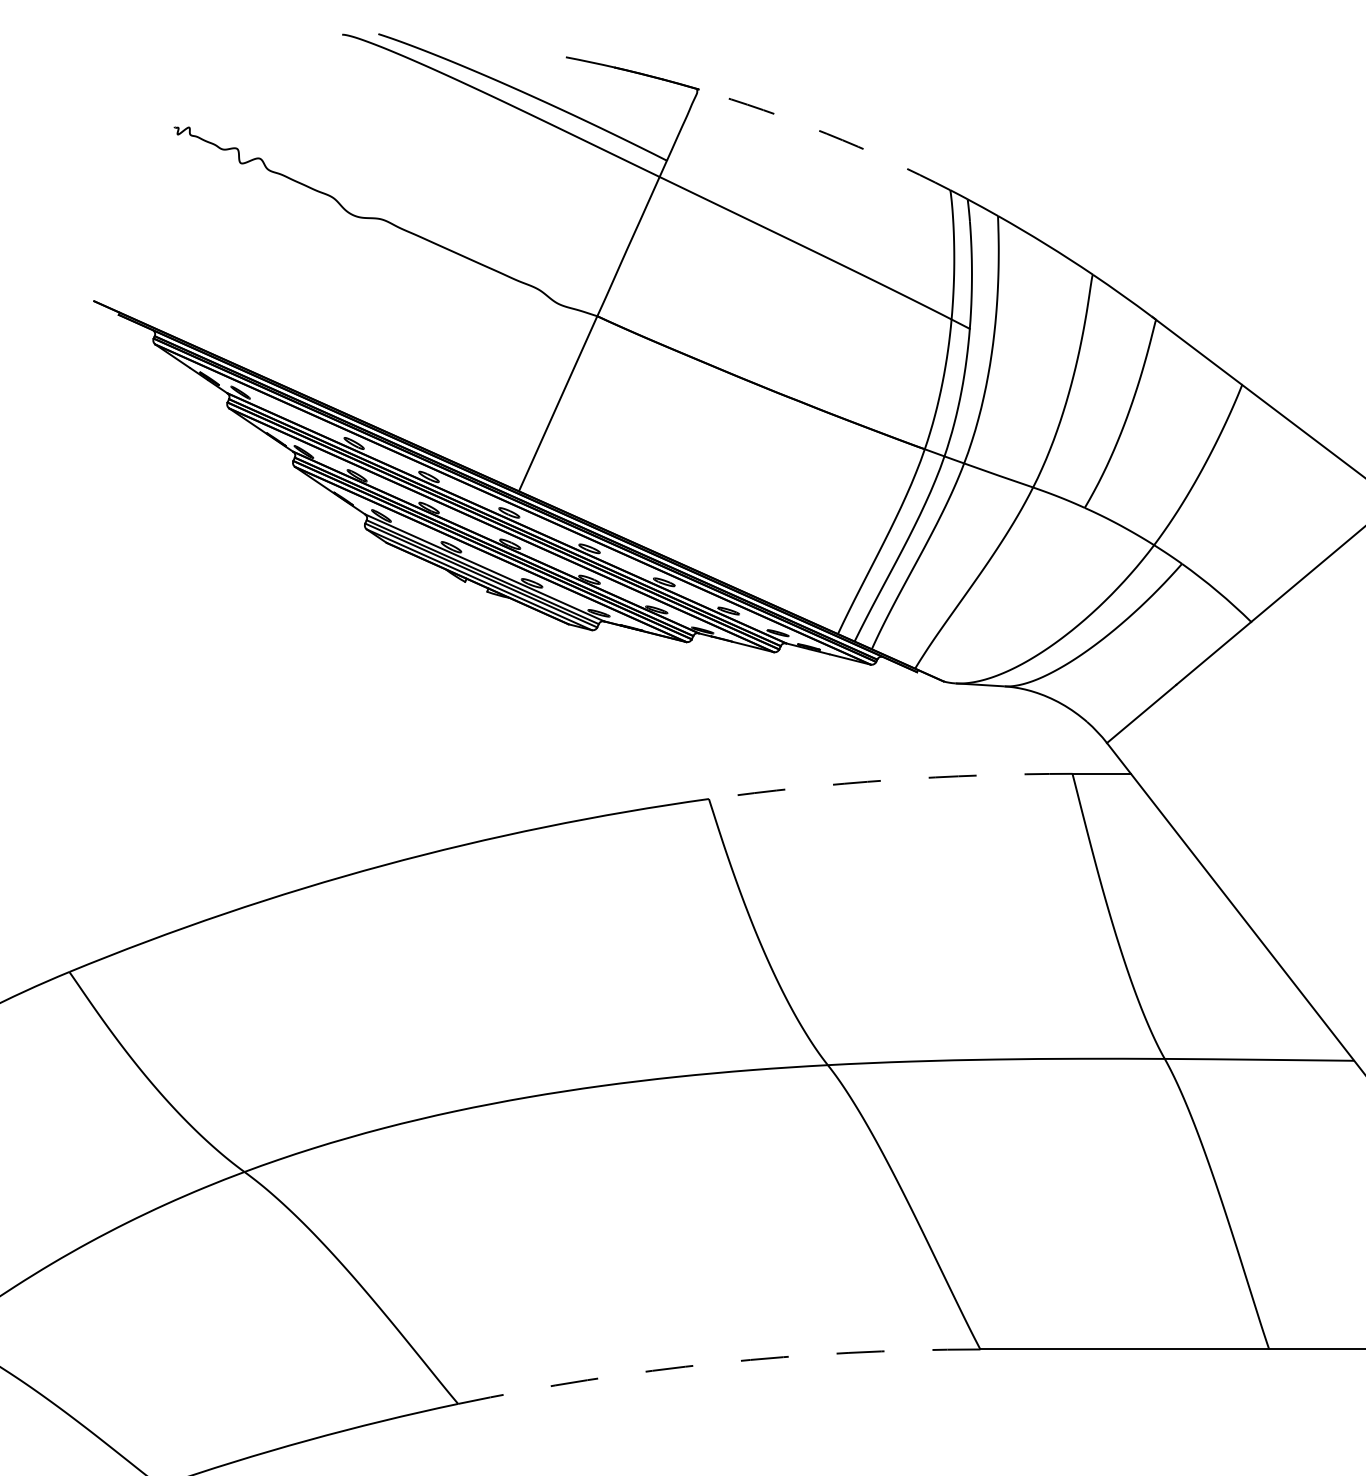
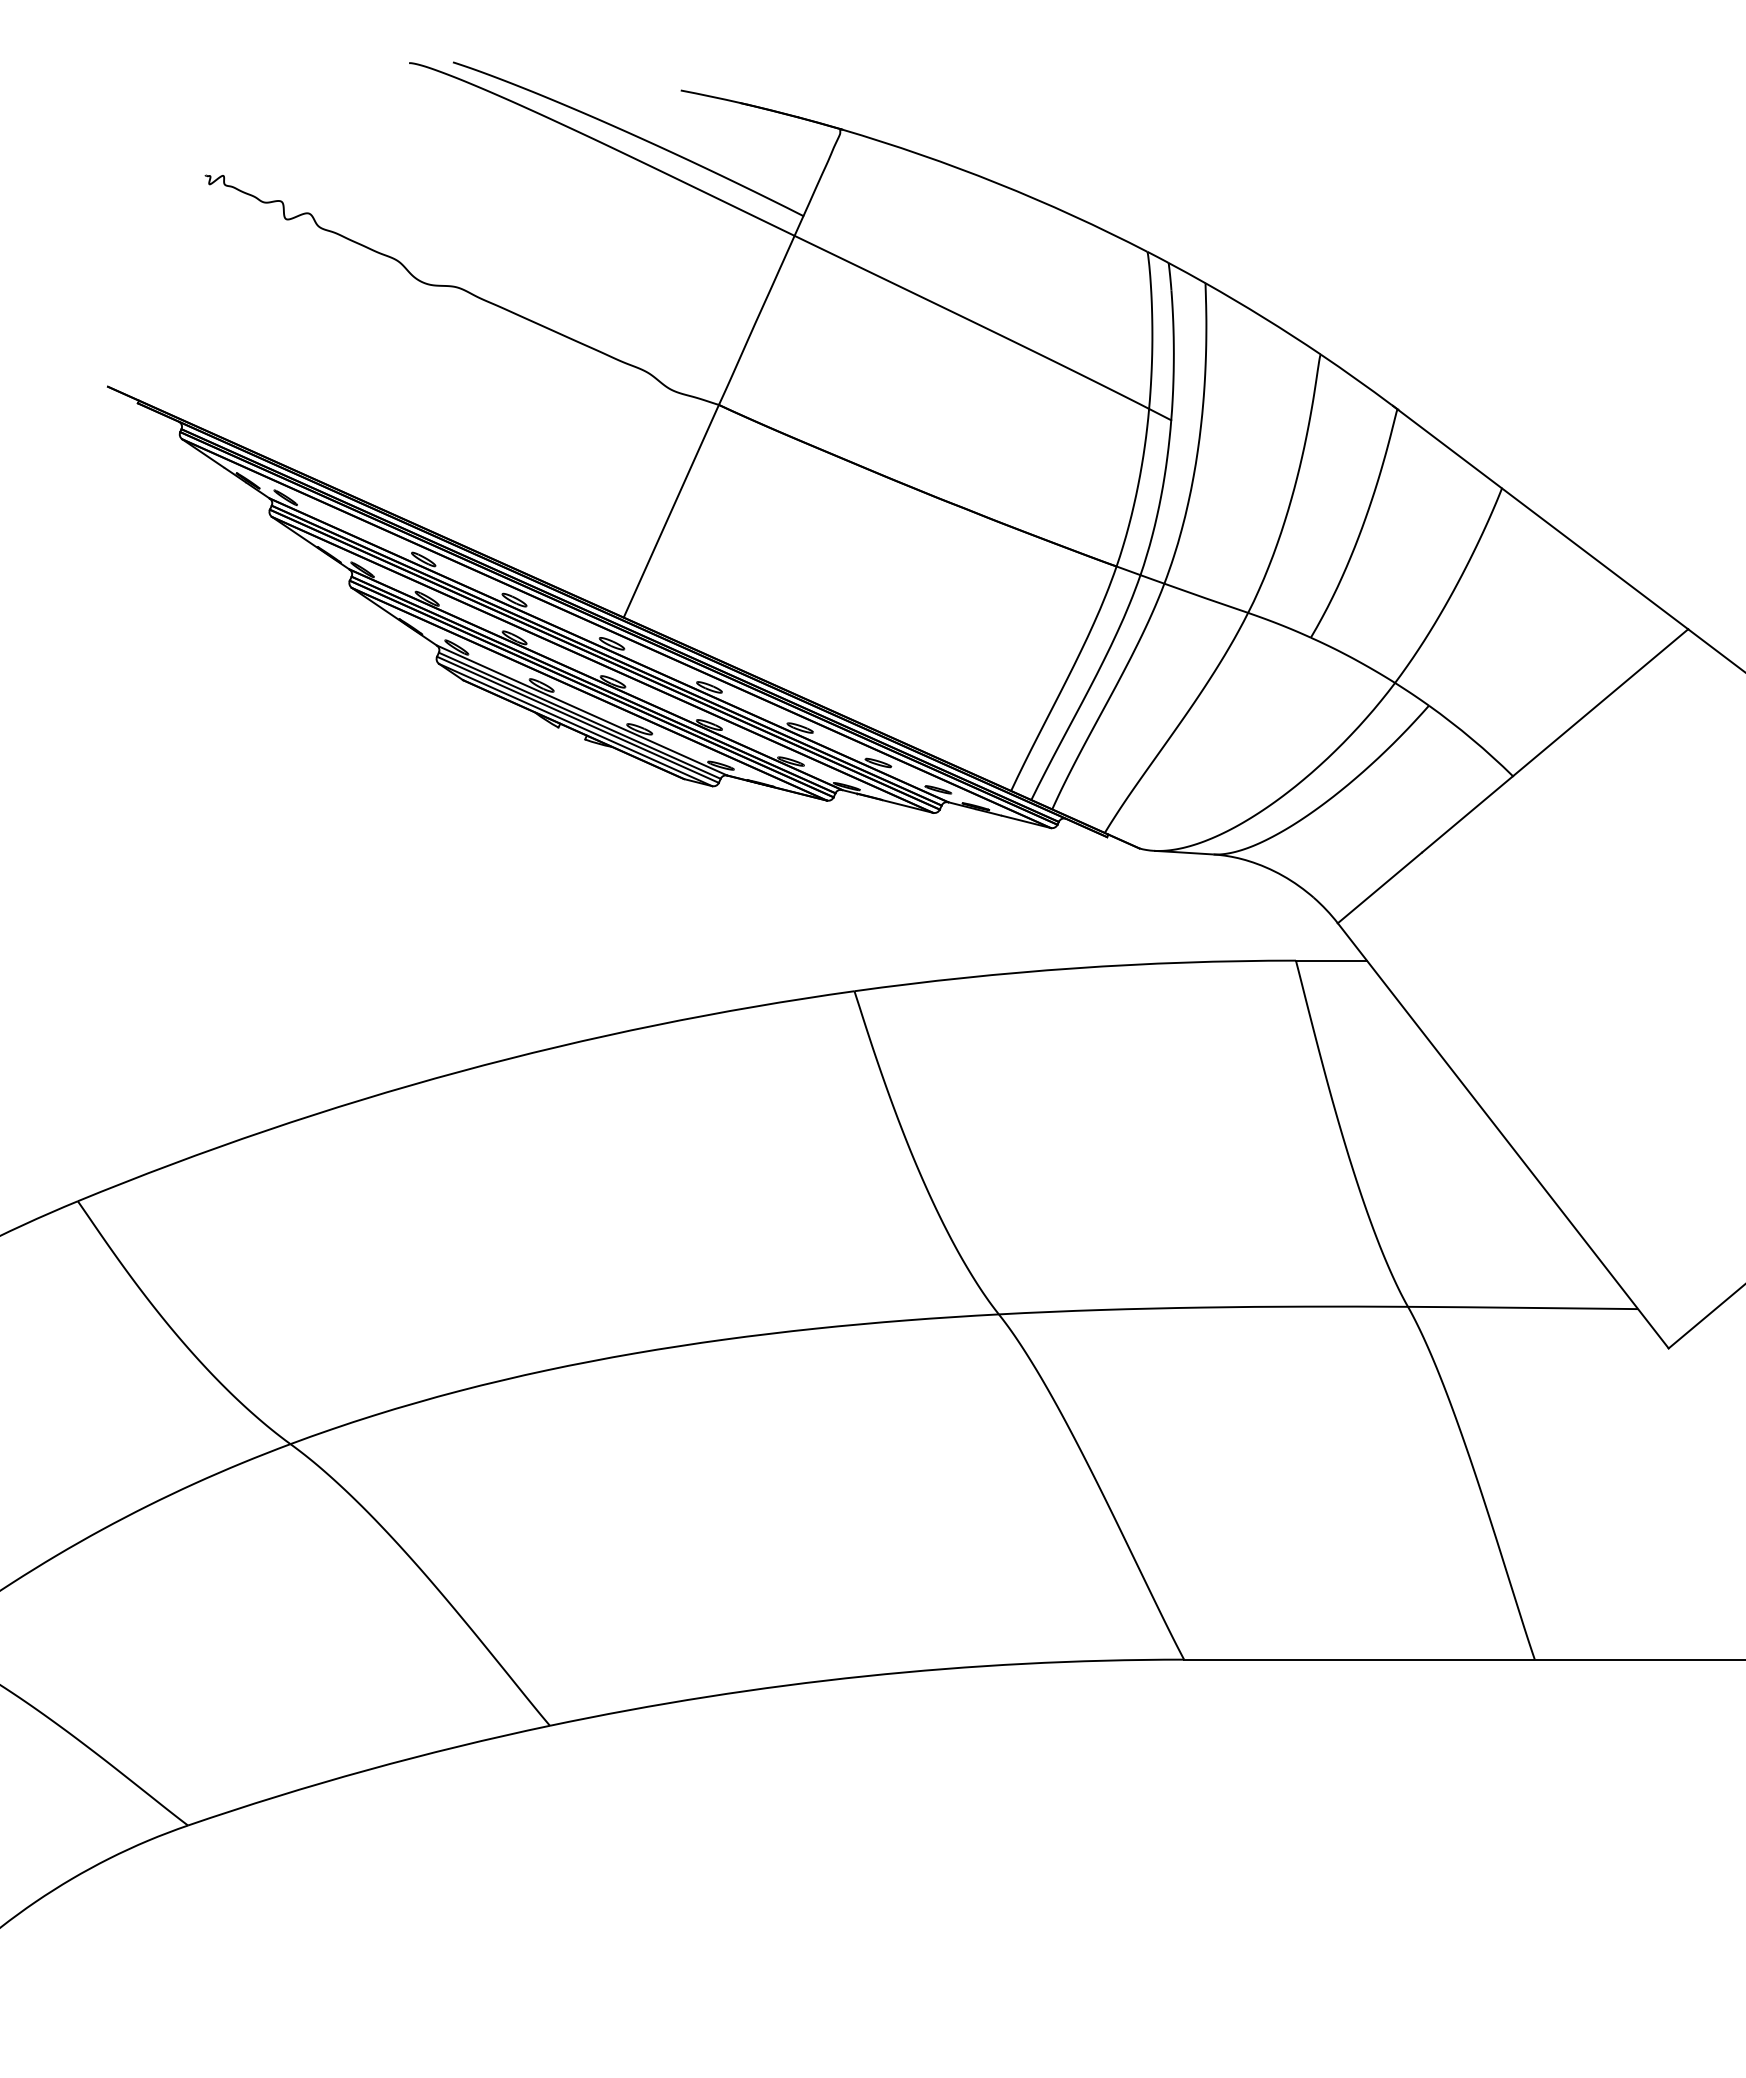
arc: (826, 133) -> (997, 183), dashed -> solid
arc: (890, 780) -> (1074, 968), dashed -> solid
arc: (718, 1363) -> (865, 1676), dashed -> solid

